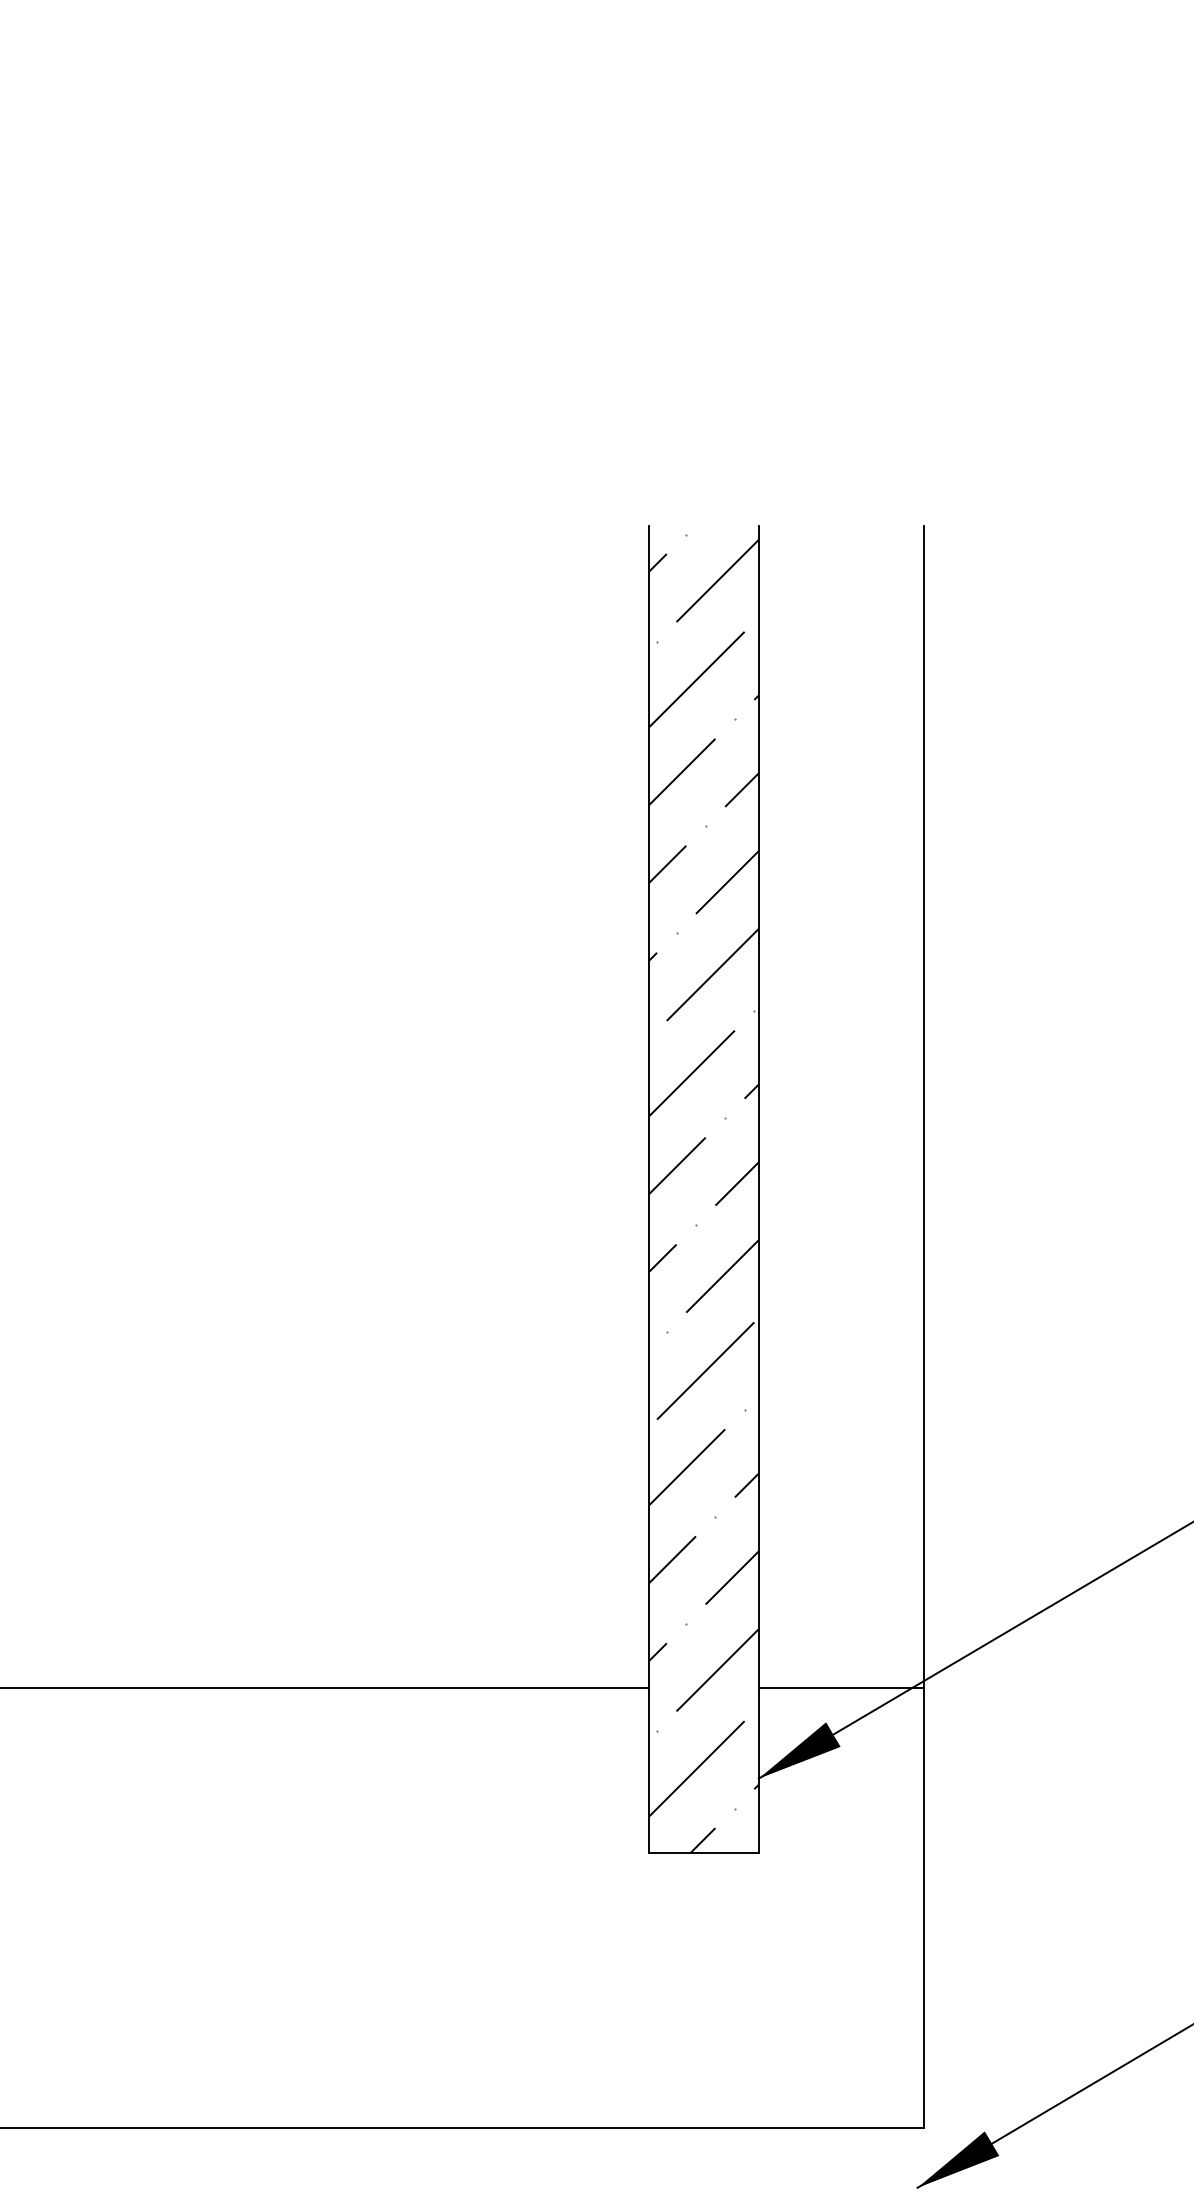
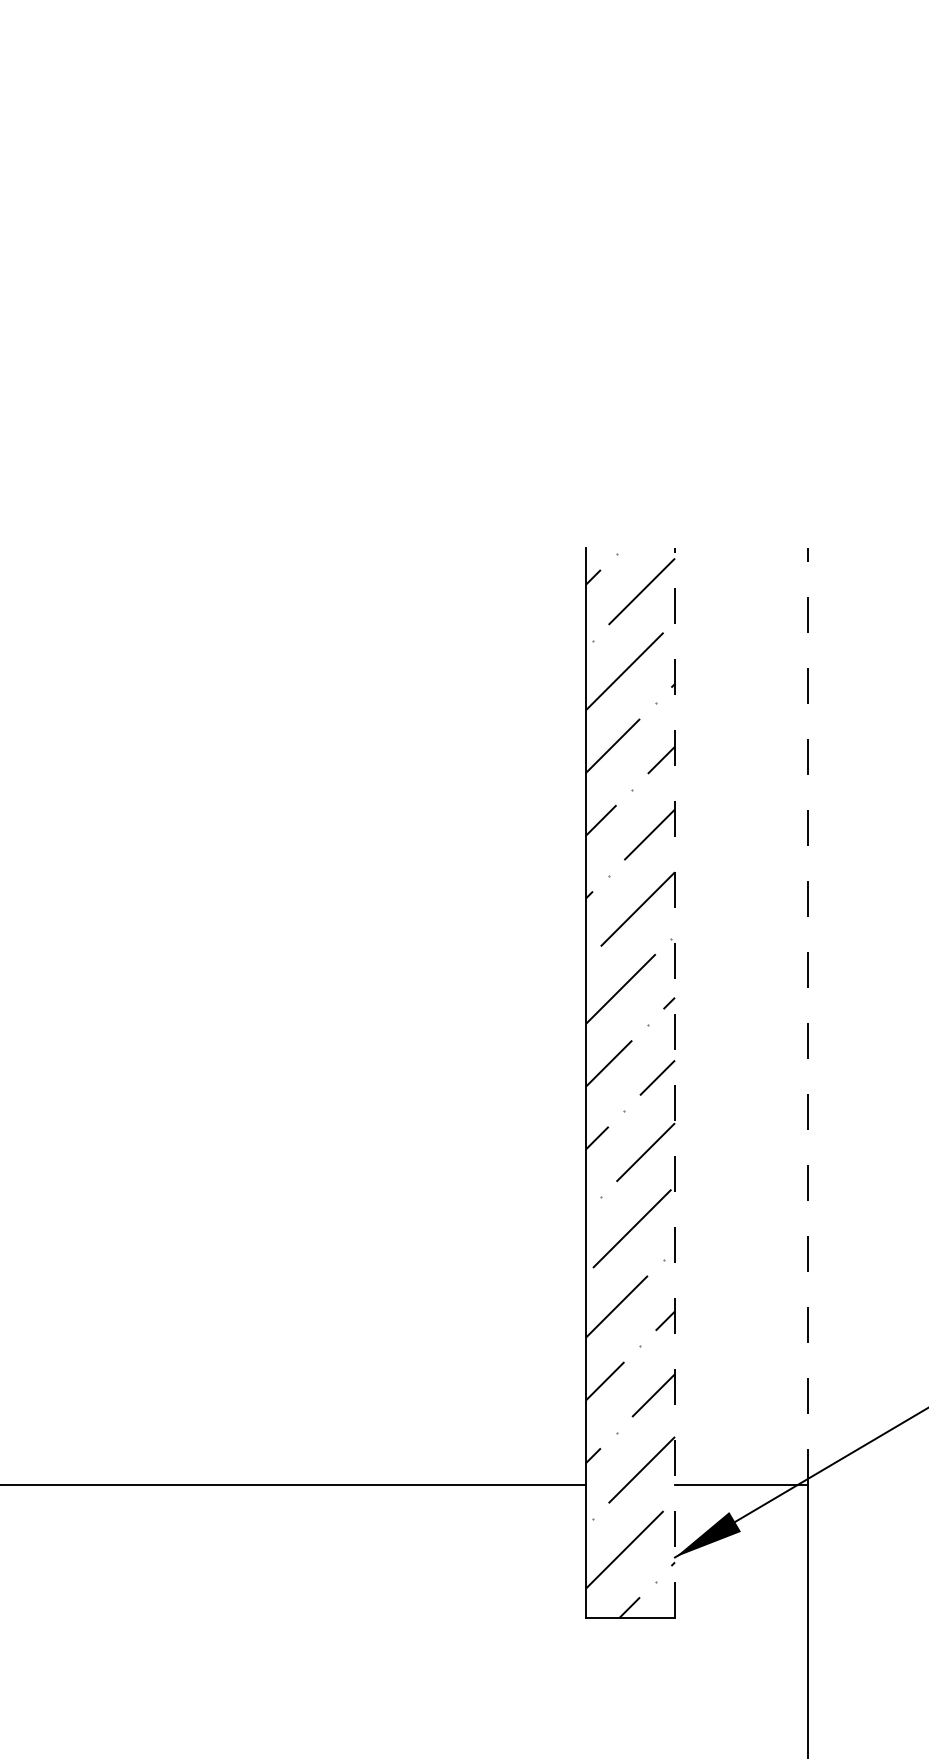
line: (923, 1107) -> (807, 1016), solid -> dashed
line: (758, 1189) -> (674, 1082), solid -> dashed

